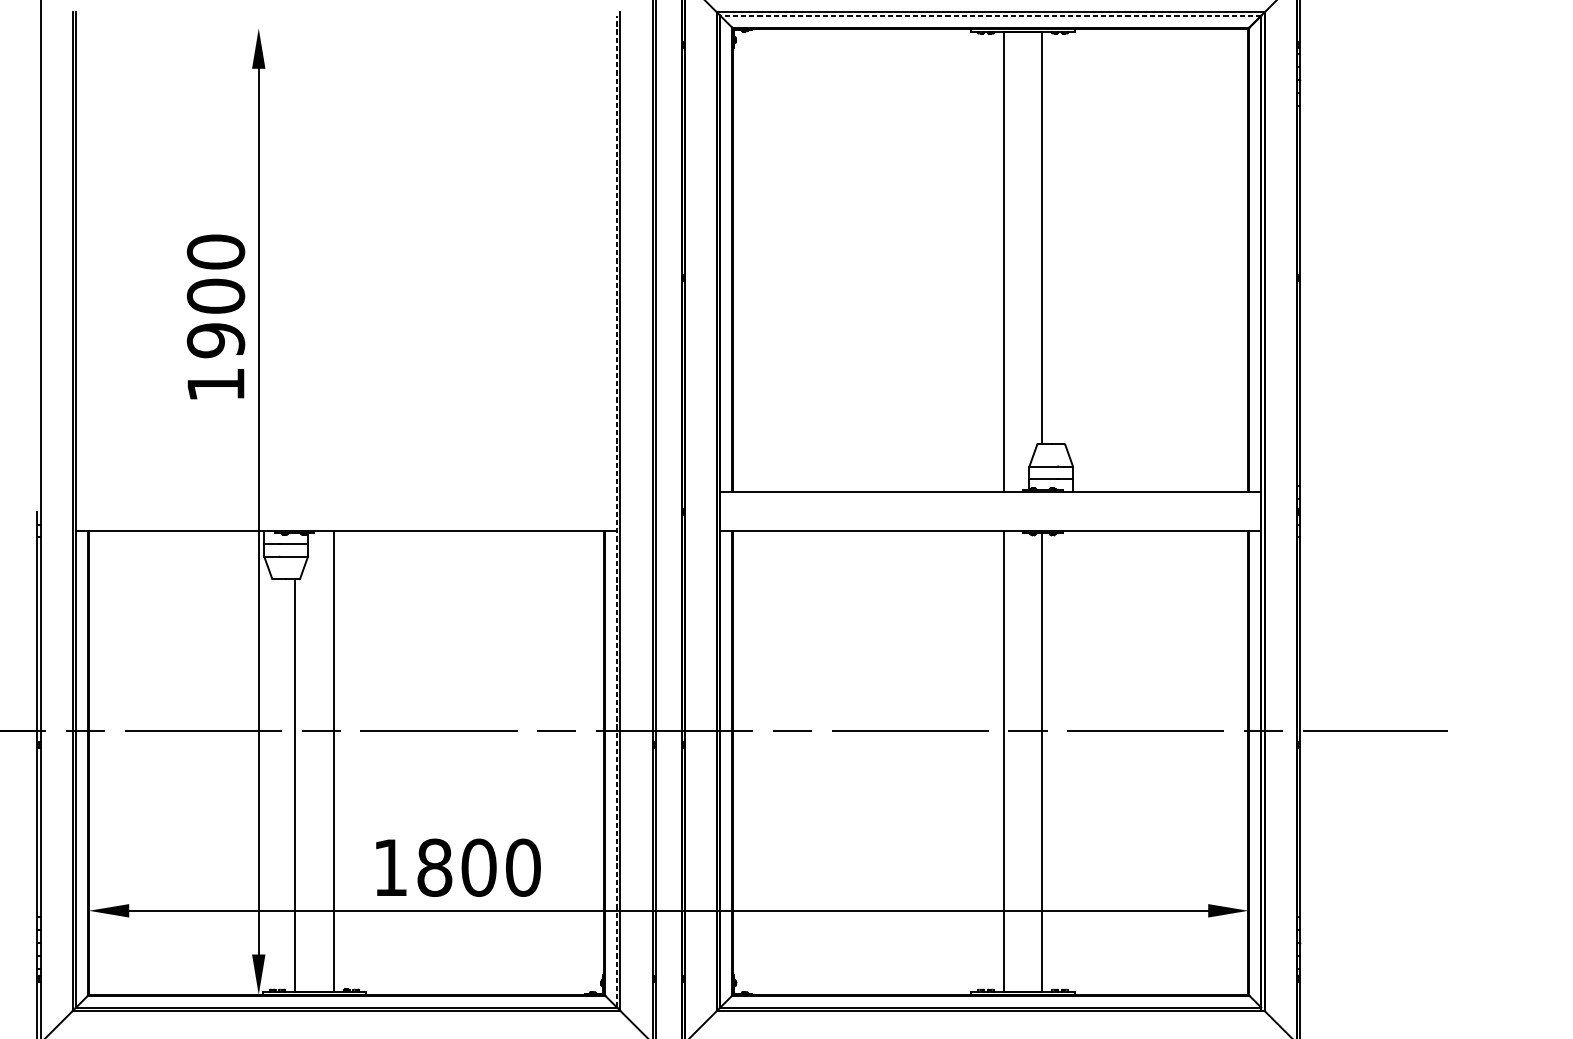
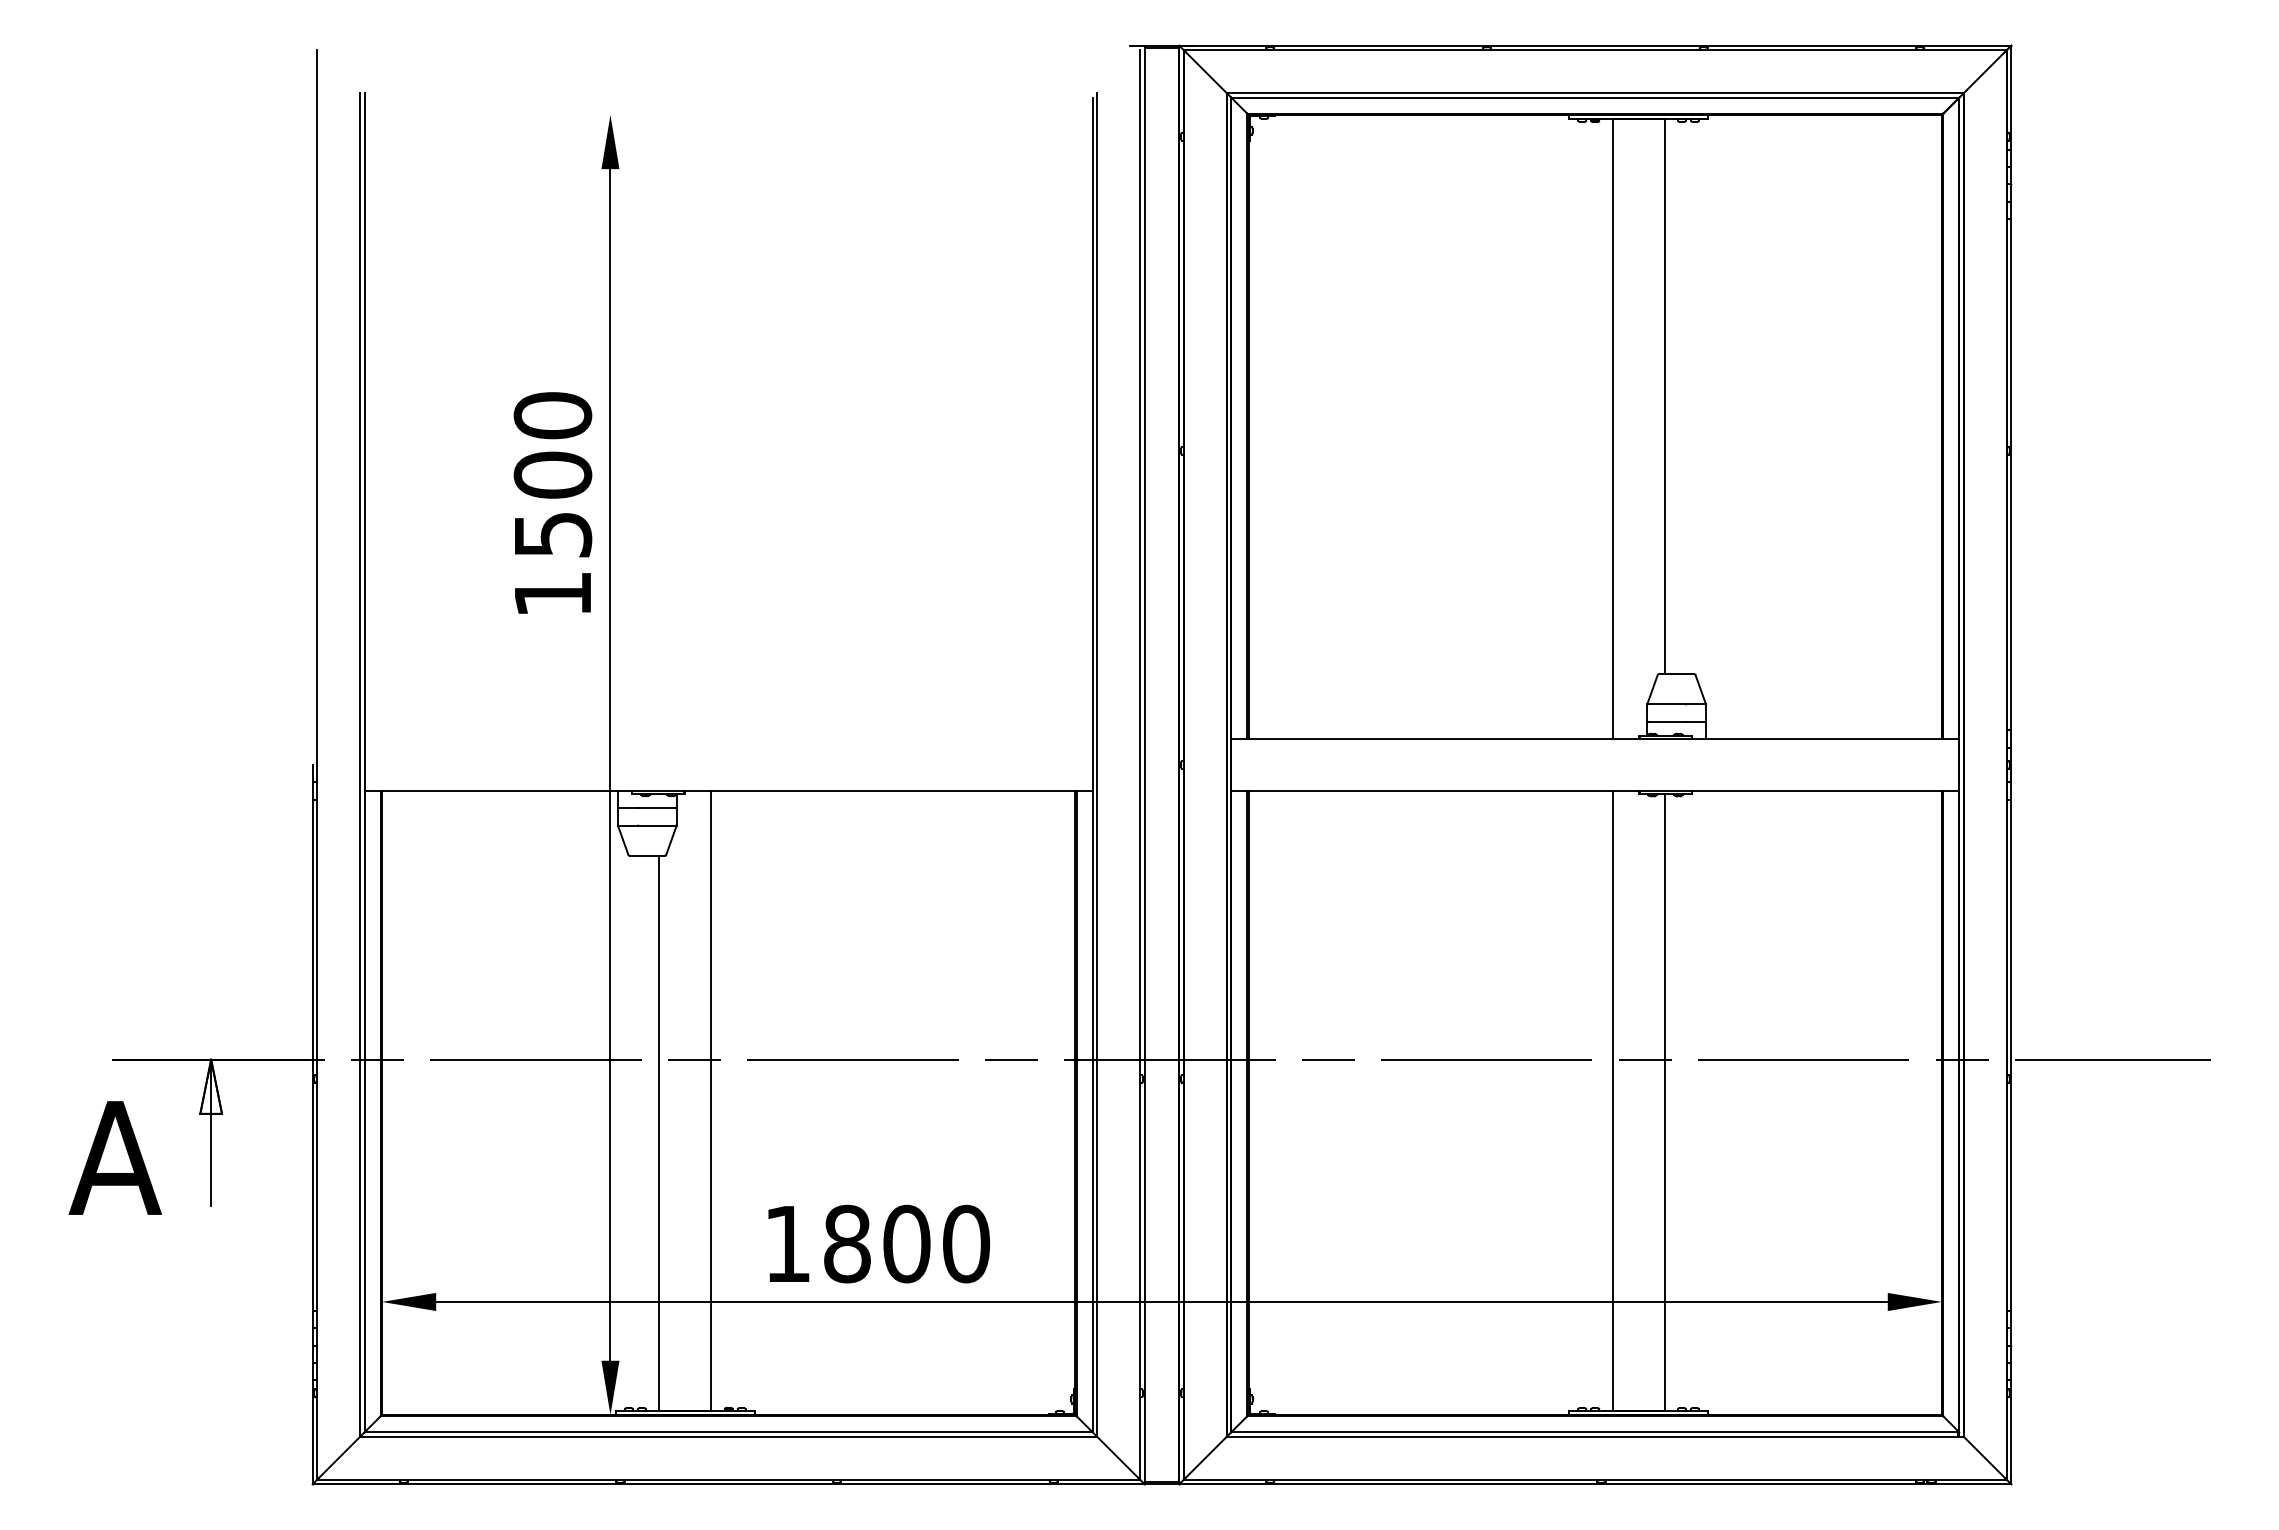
line: (990, 15) -> (1595, 97), dashed -> solid
text: (215, 340) -> (552, 534), 1900 -> 1500
line: (617, 511) -> (1092, 764), dashed -> solid

